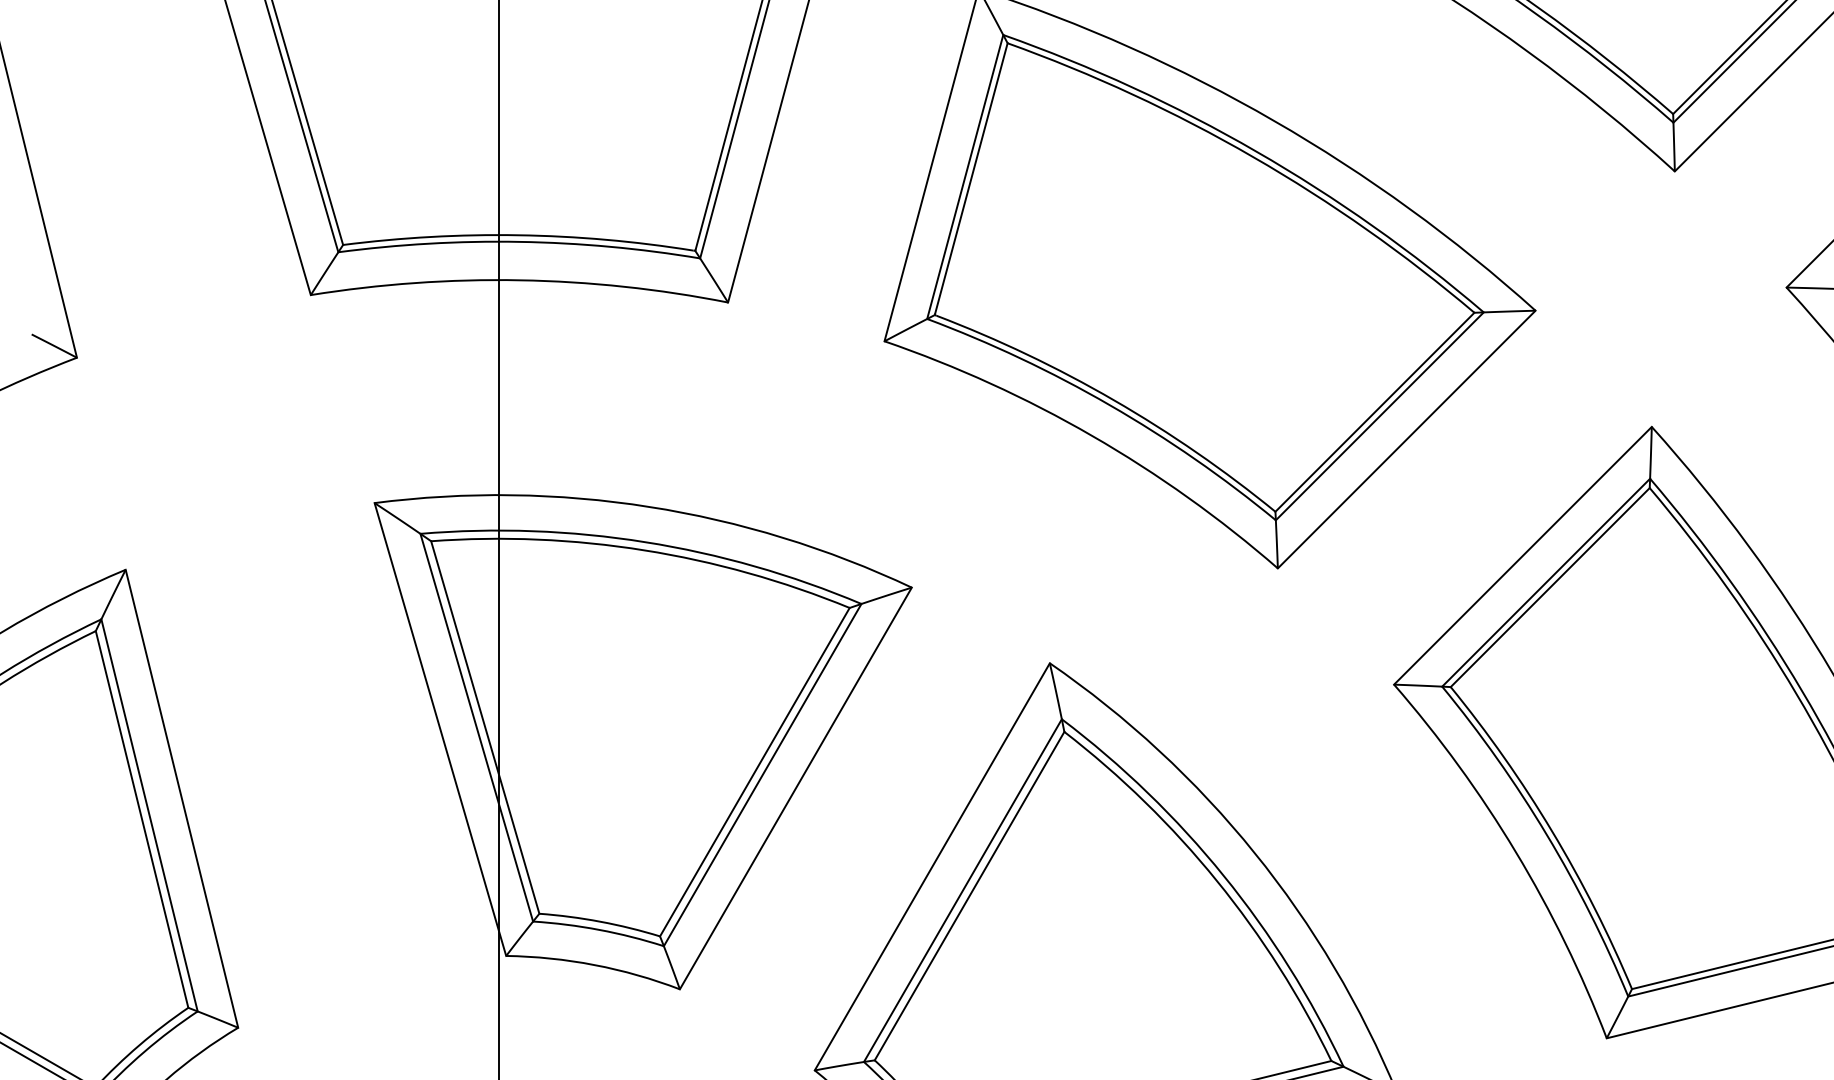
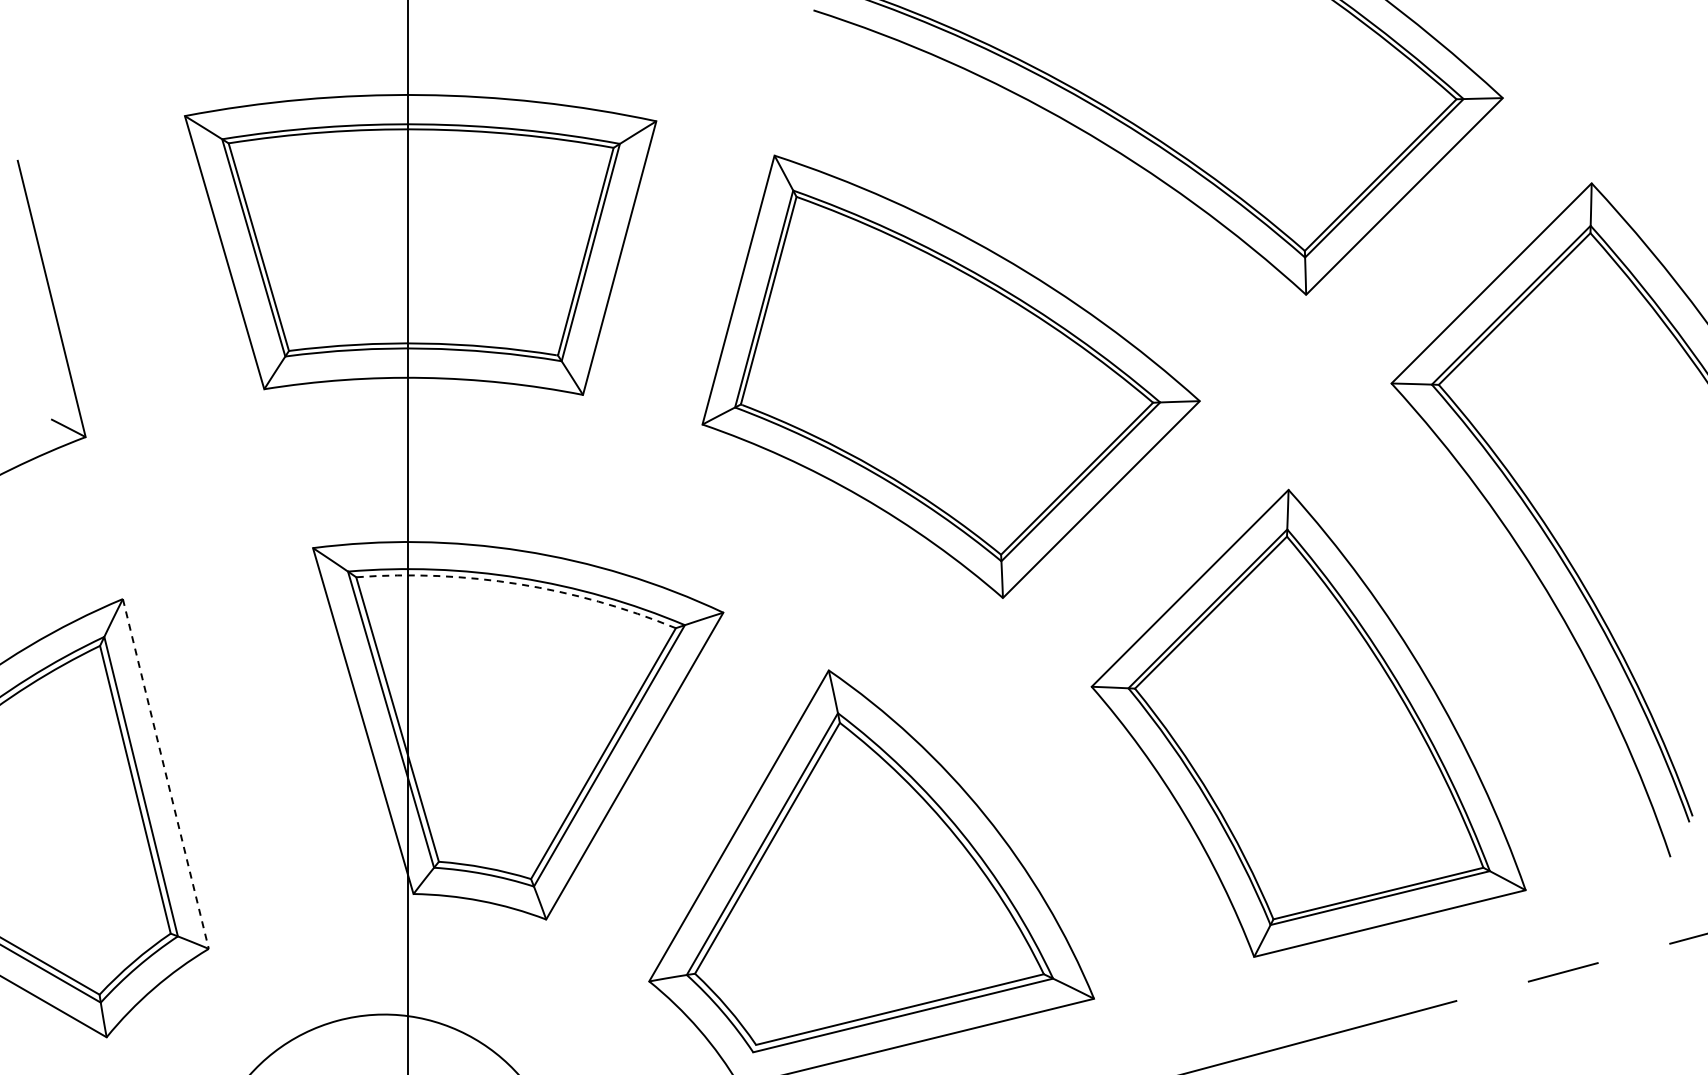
arc: (644, 550) -> (519, 584), solid -> dashed
line: (181, 799) -> (165, 774), solid -> dashed

